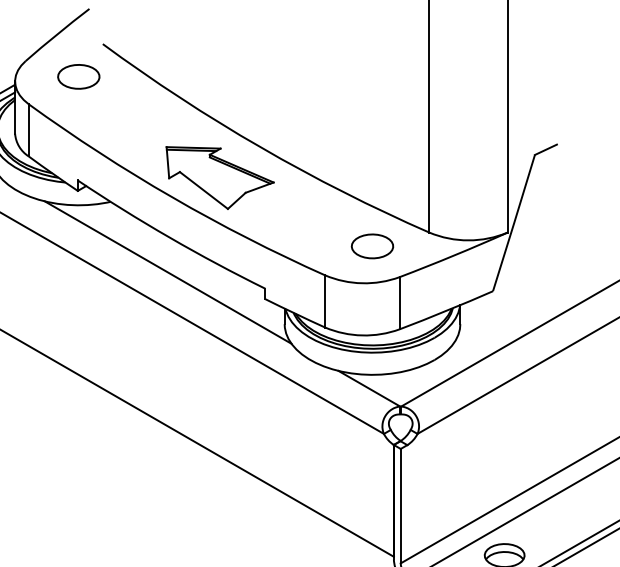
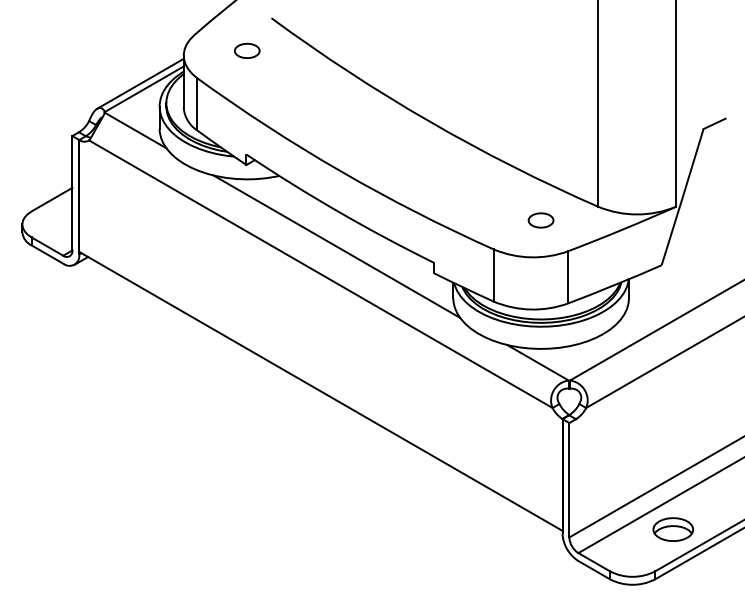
part: (77, 76) -> (246, 50), size x0.6
part: (219, 178) -> (388, 152), removed
part: (371, 246) -> (540, 220), size x0.6

